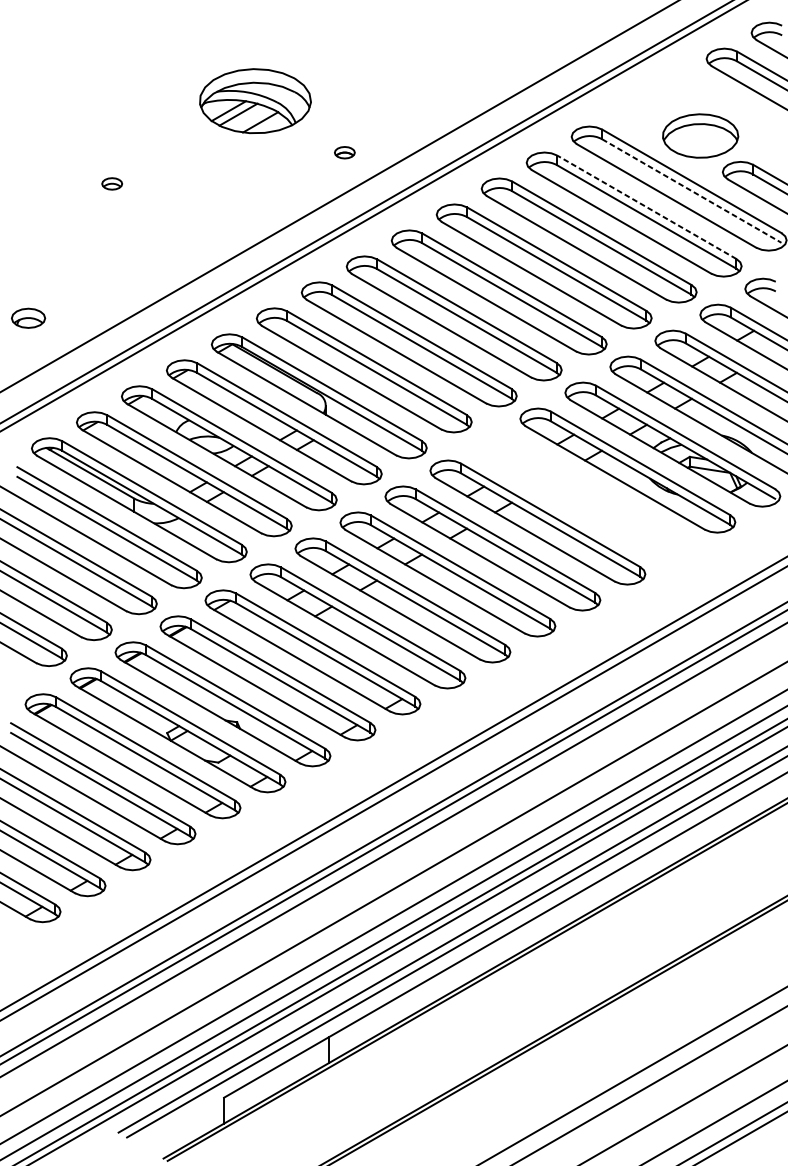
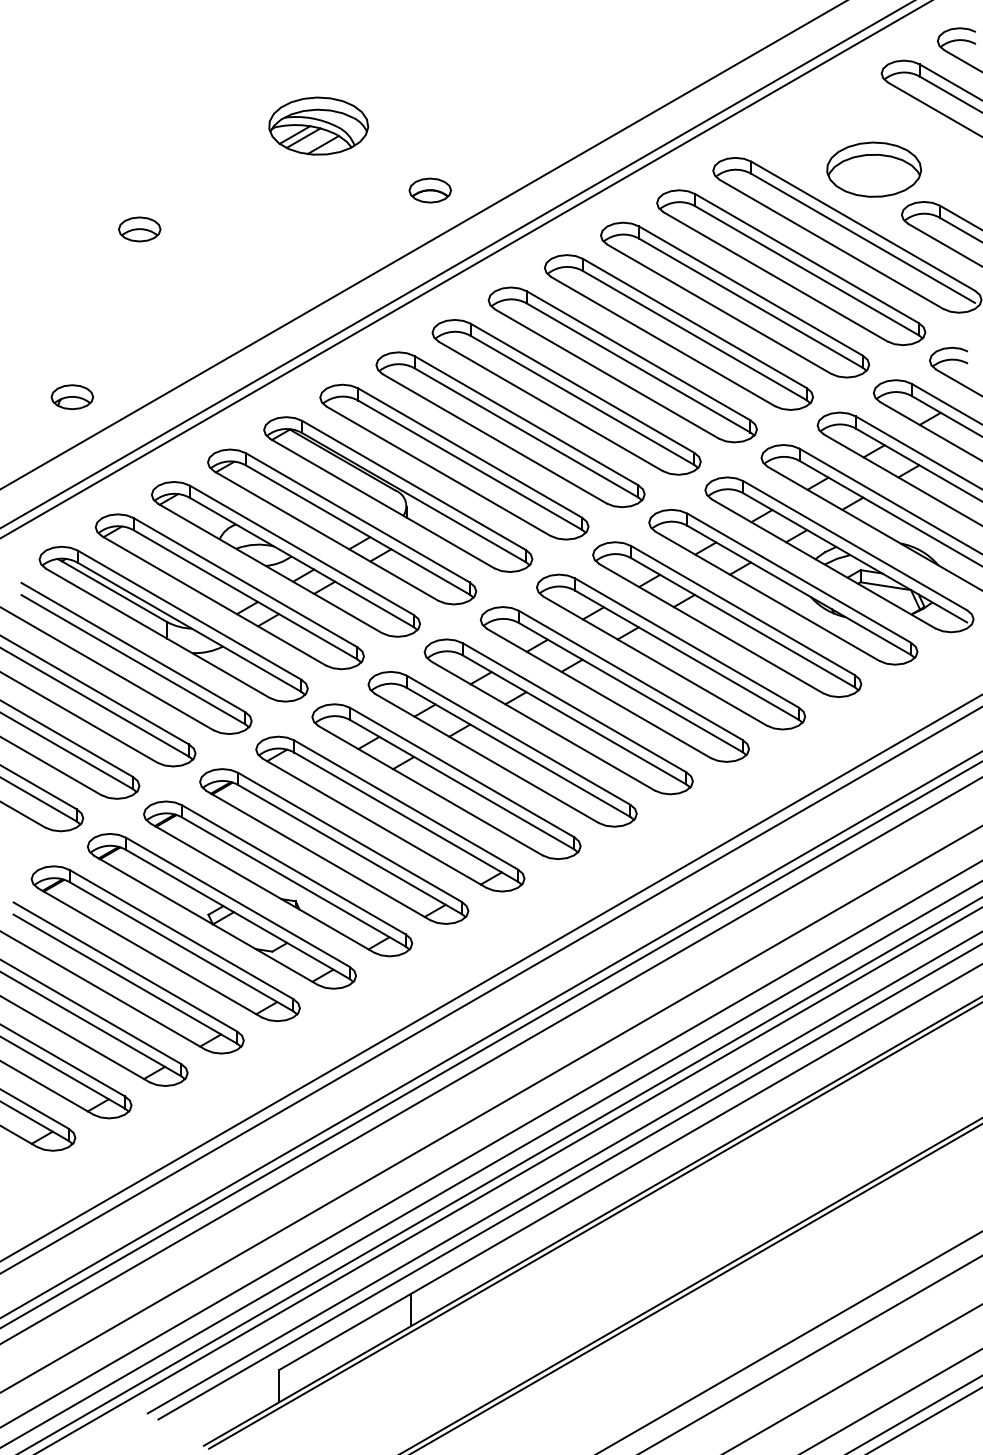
part: (255, 100) -> (318, 125), size x0.71
part: (344, 152) -> (429, 190), size x1.67
part: (111, 183) -> (139, 229), size x1.67
line: (692, 191) -> (863, 238), dashed -> solid
line: (646, 207) -> (806, 258), dashed -> solid
part: (28, 318) -> (72, 397), moved
part: (583, 496) -> (727, 619), added

